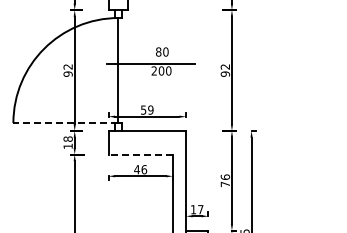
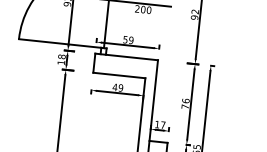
line: (65, 123) -> (61, 43), dashed -> solid
line: (140, 154) -> (119, 75), dashed -> solid
text: (144, 169) -> (121, 87), 46 -> 49

